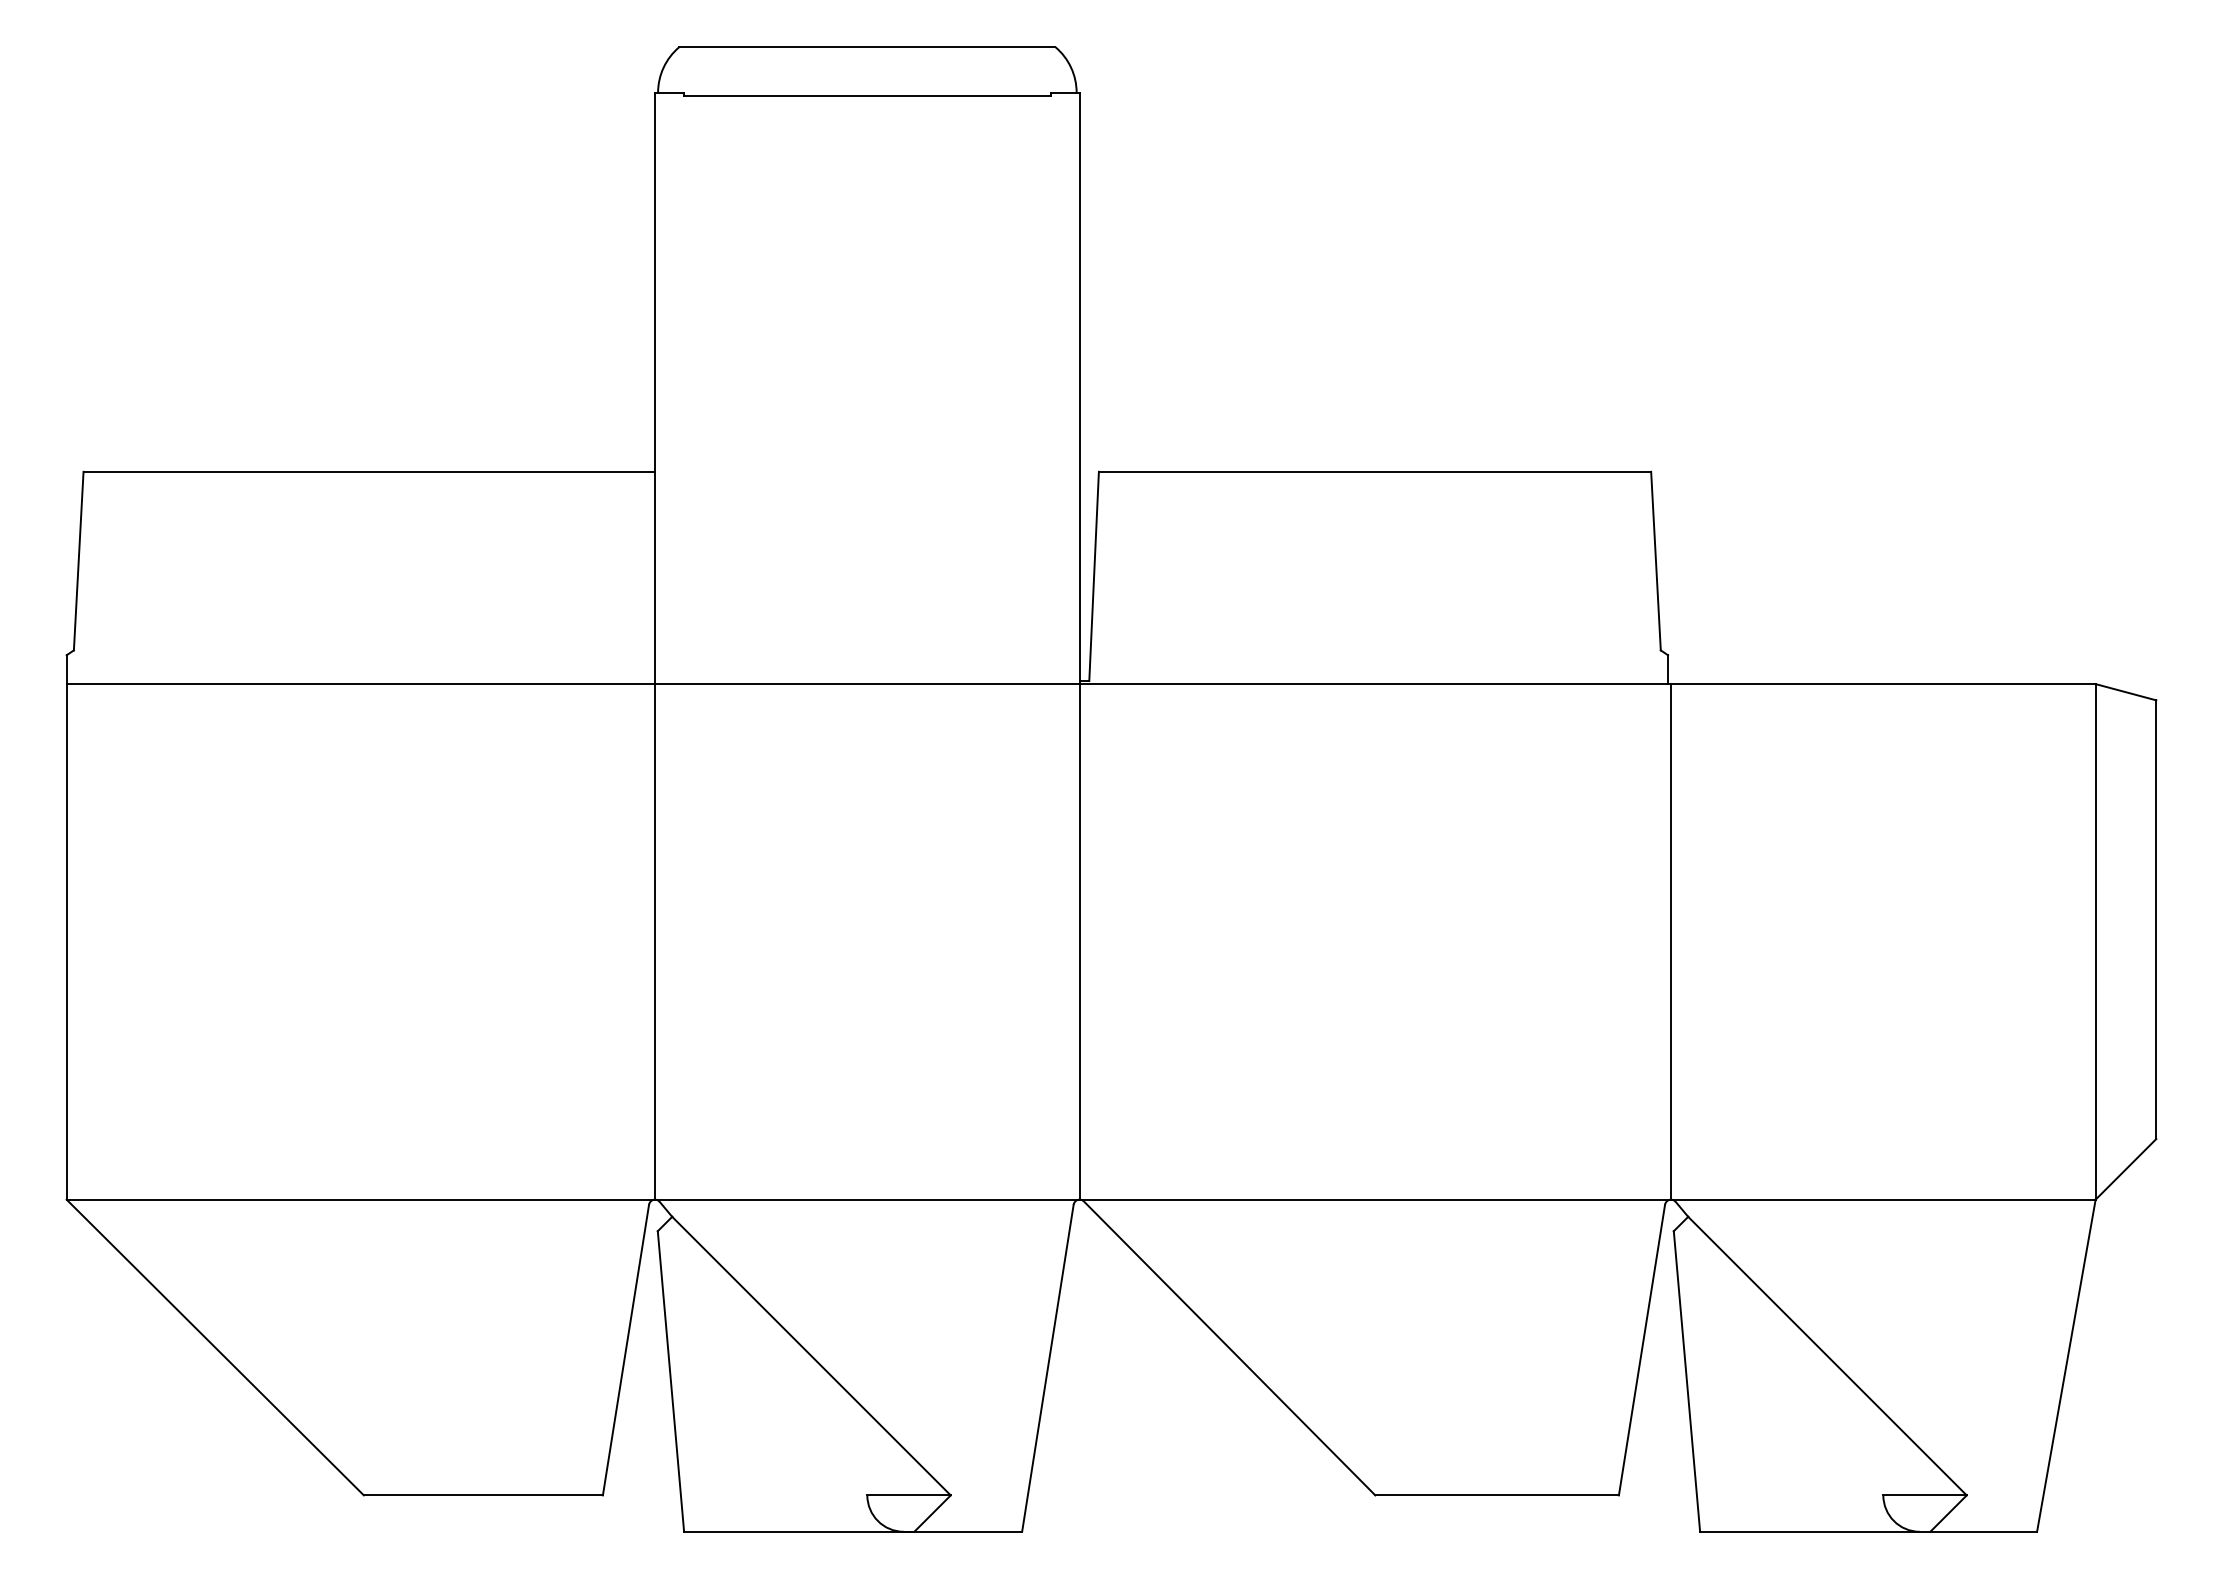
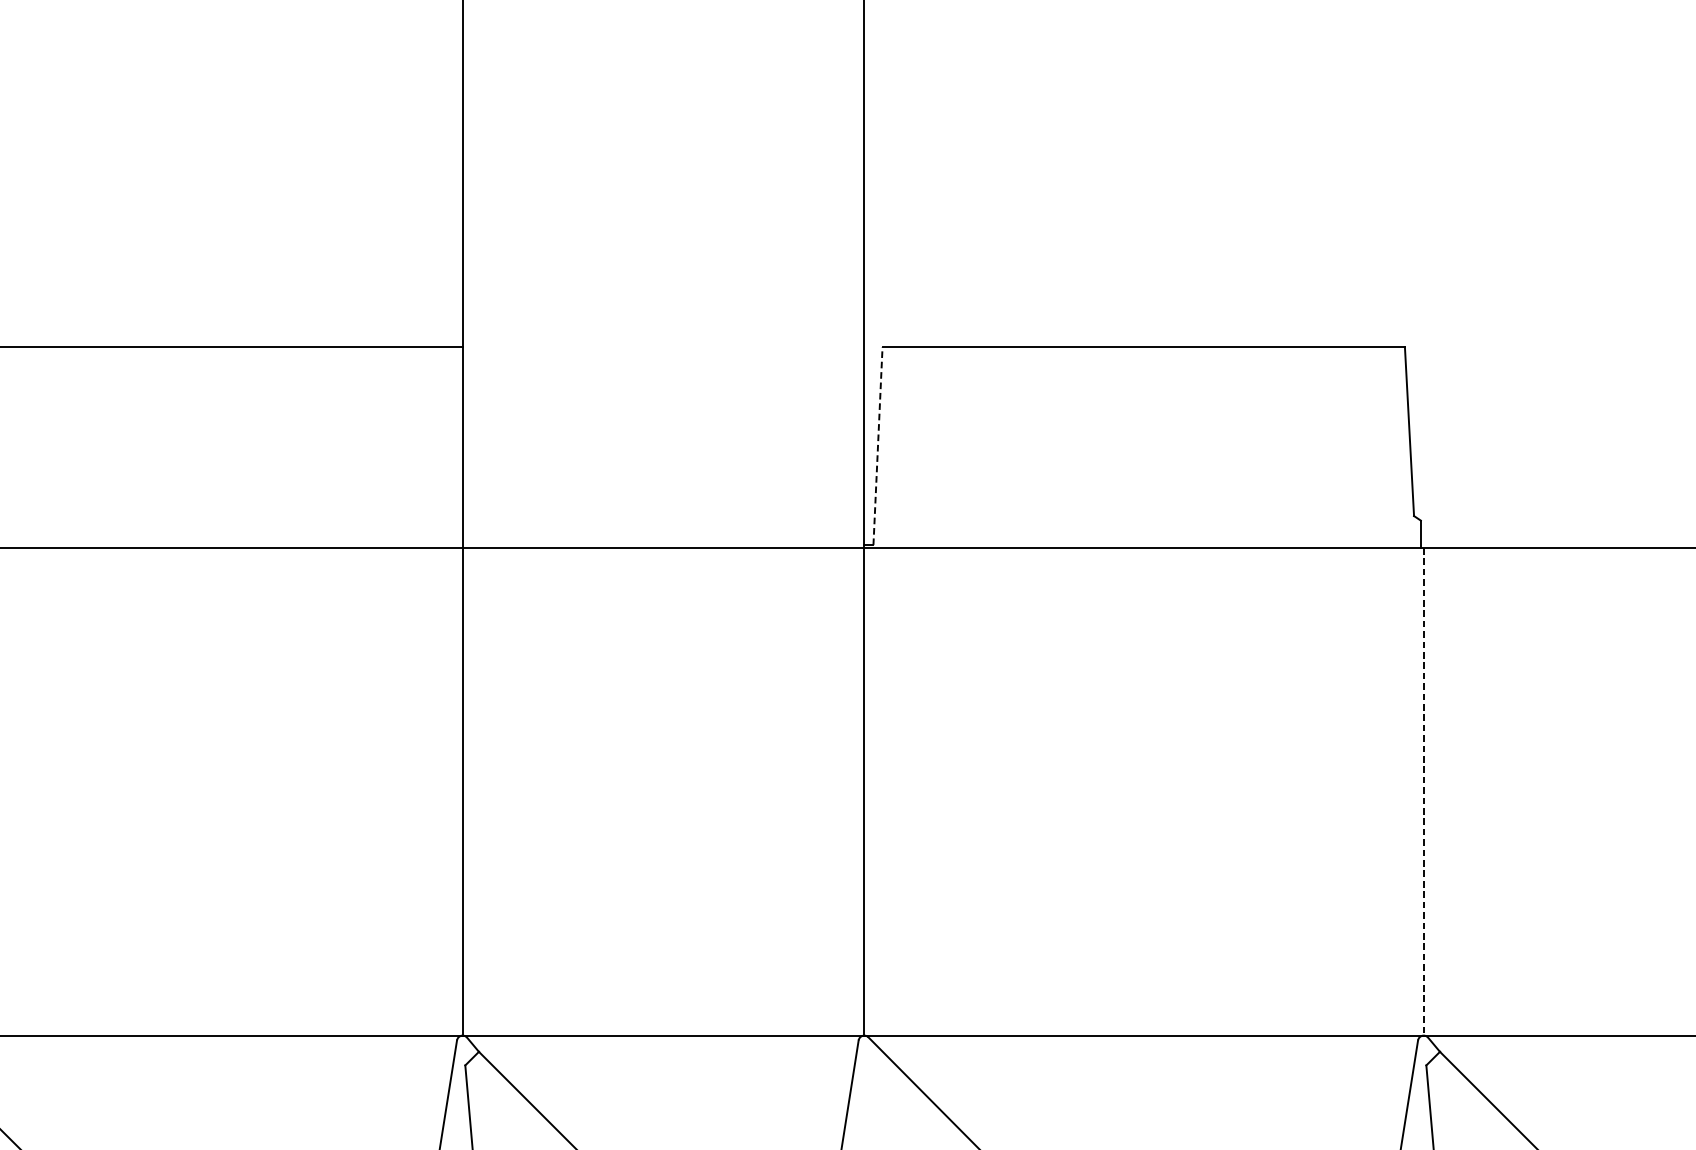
line: (1094, 576) -> (878, 446), solid -> dashed
line: (1671, 941) -> (1424, 791), solid -> dashed

